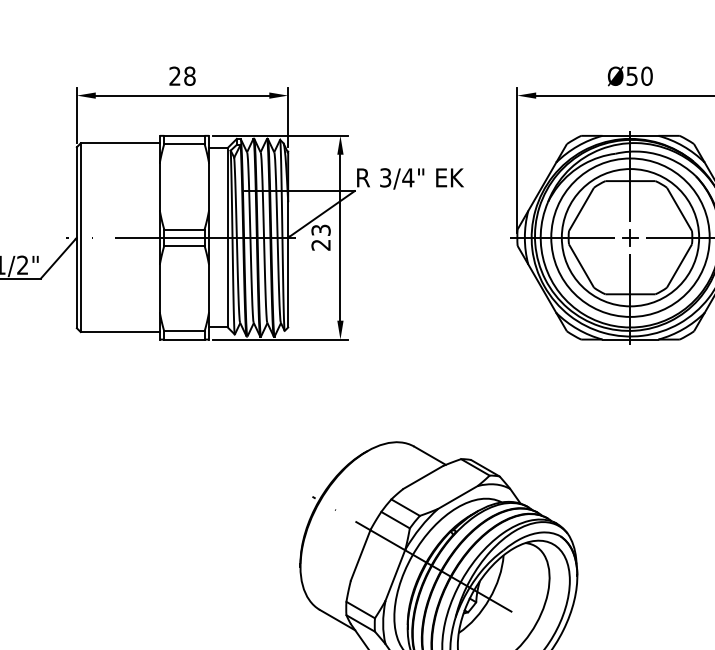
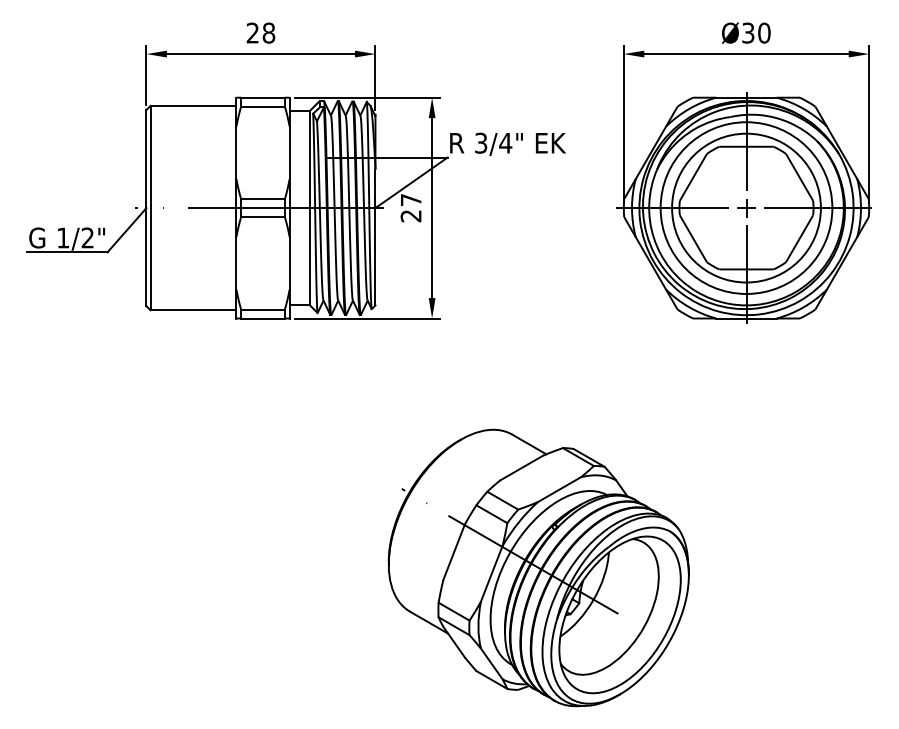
text: (632, 75) -> (748, 32), Ø50 -> Ø30
text: (320, 230) -> (410, 200), 23 -> 27

